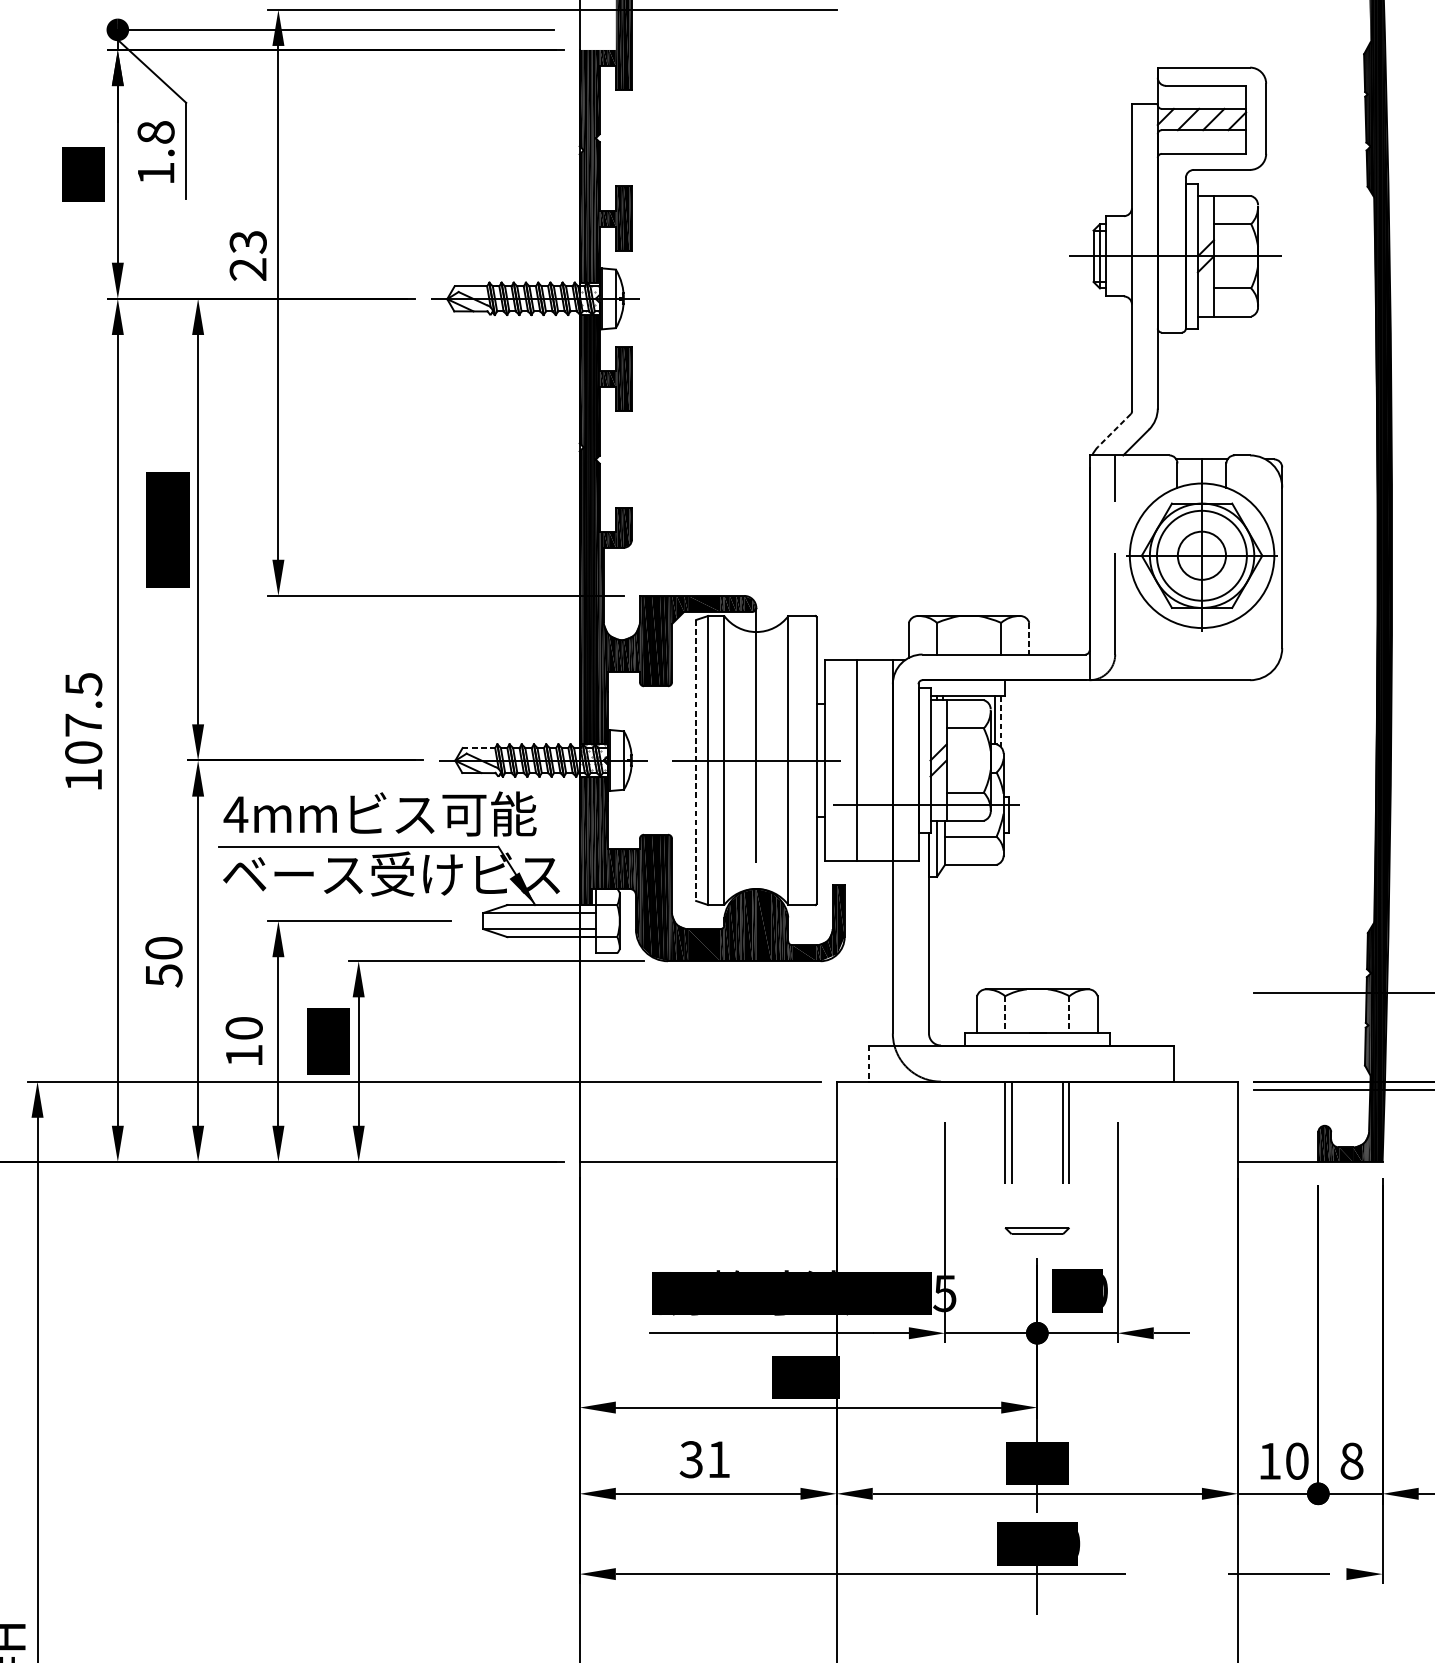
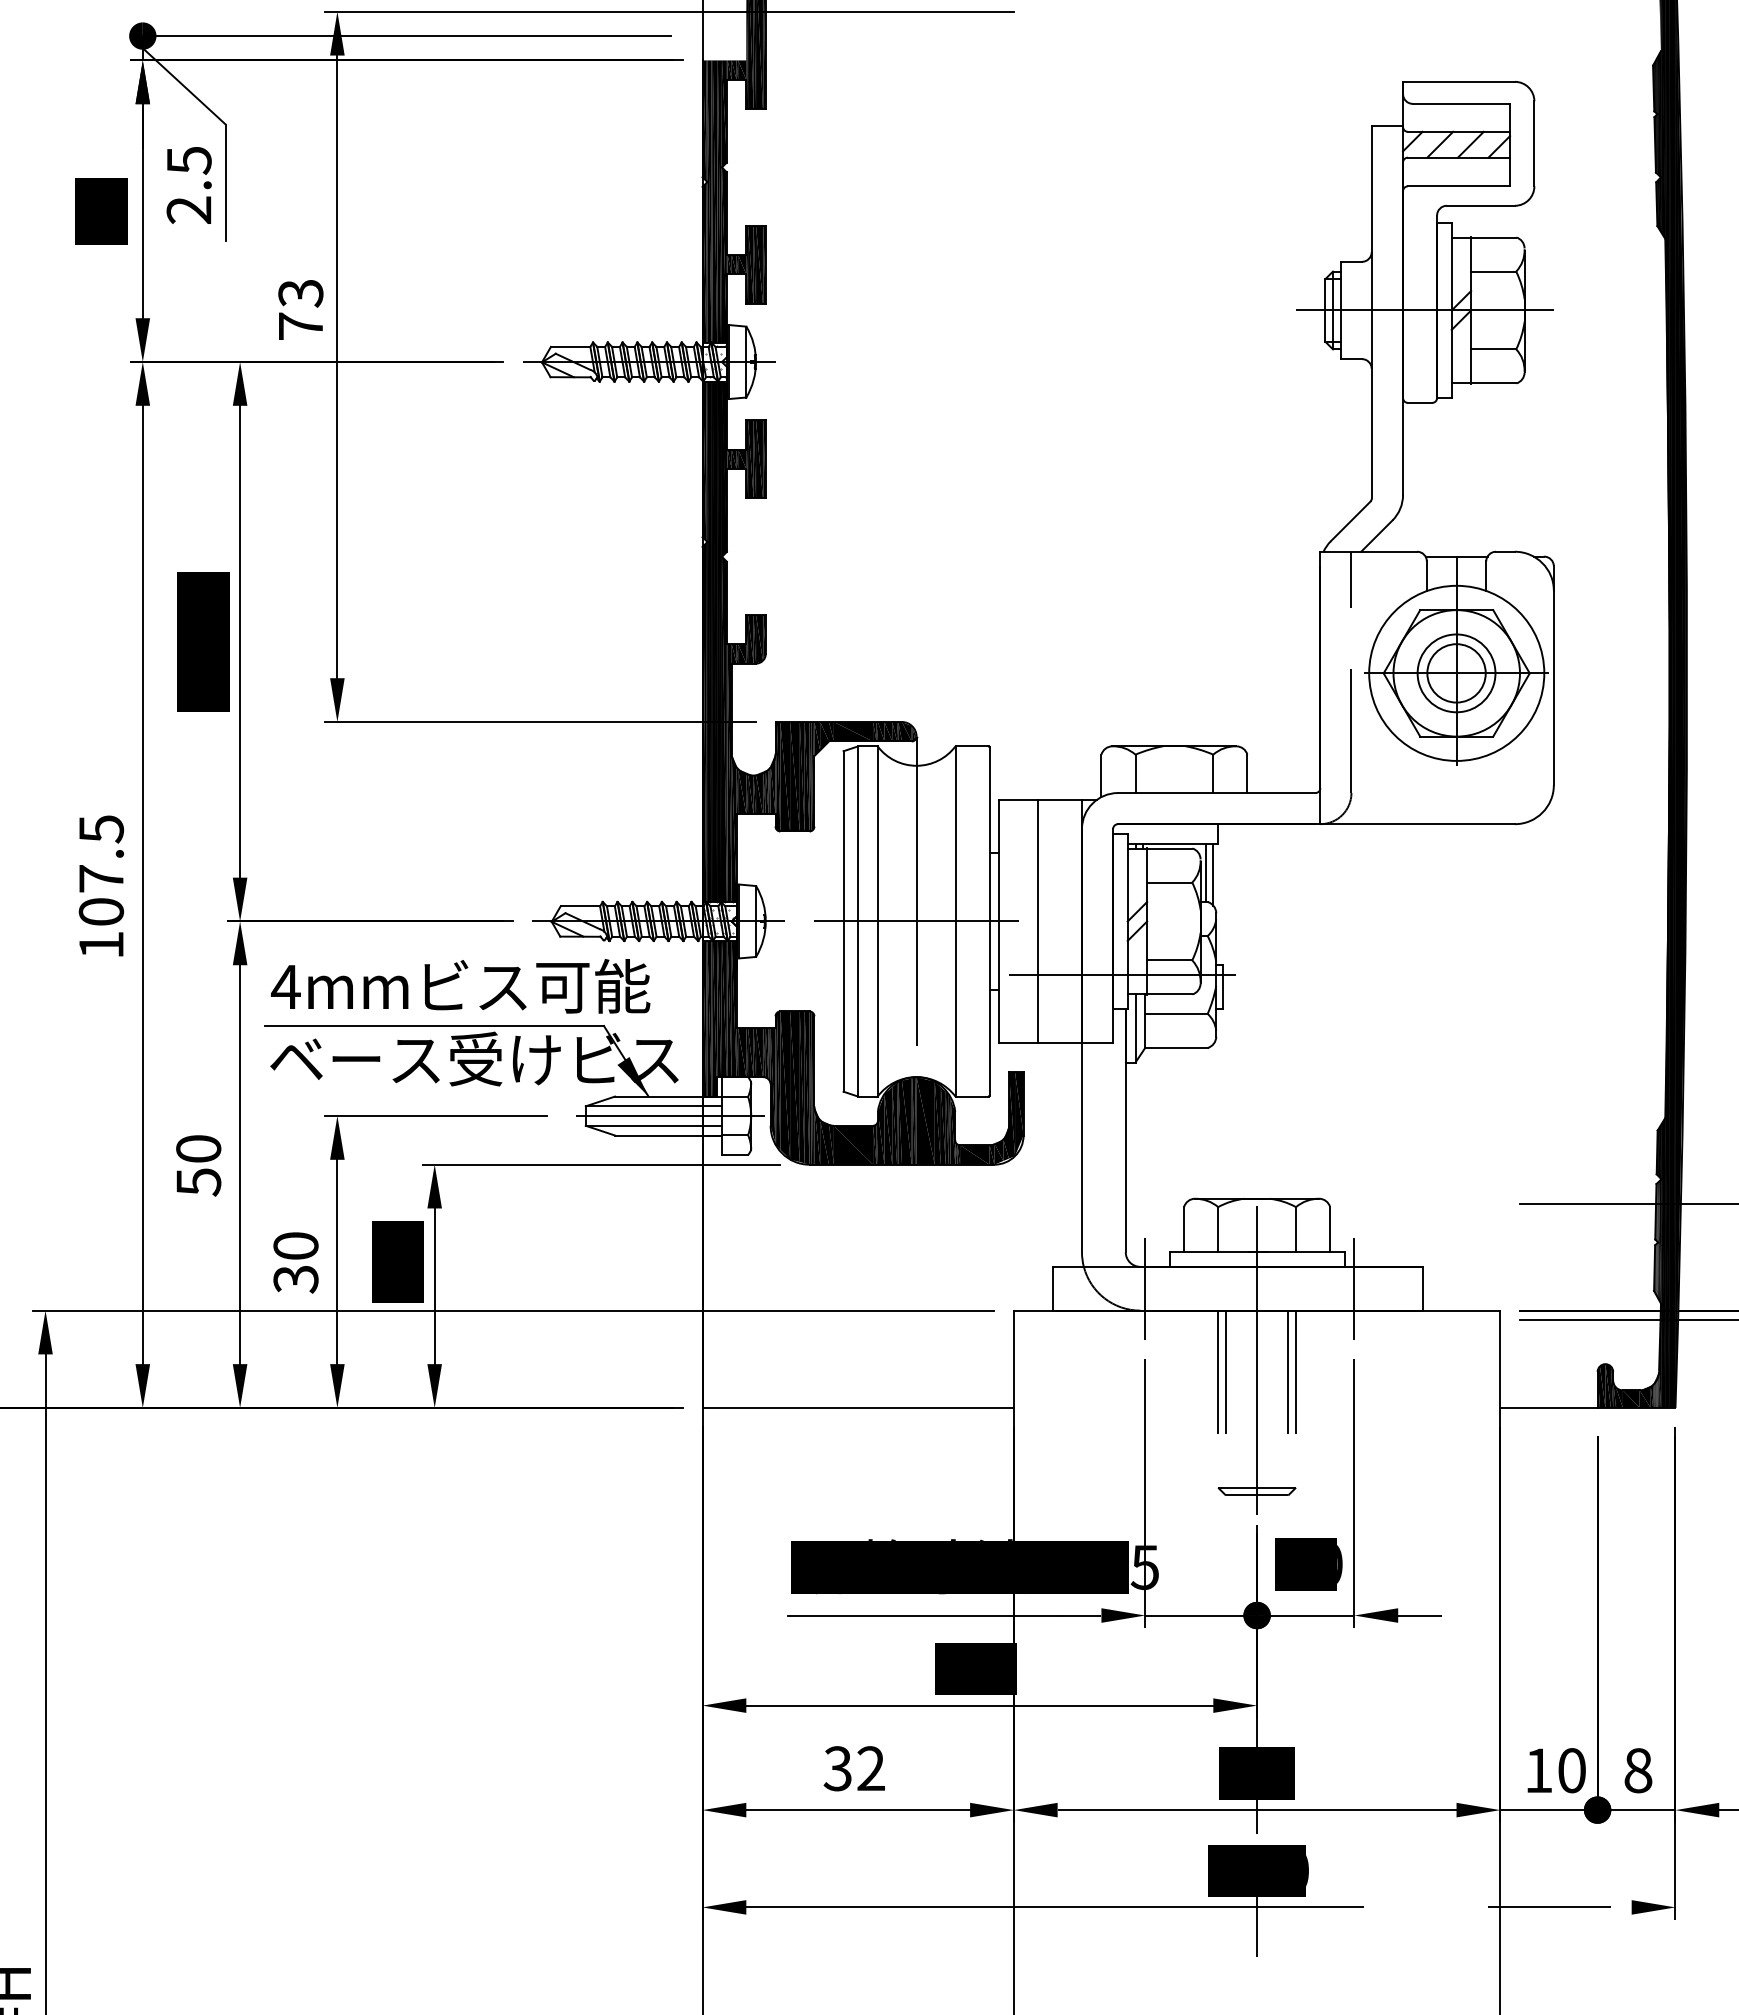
text: (155, 152) -> (188, 184), 1.8 -> 2.5
text: (247, 269) -> (300, 326), 23 -> 73
line: (1114, 430) -> (1350, 521), dashed -> solid
circle: (1201, 555) -> (1456, 673), size x0.71
line: (1029, 639) -> (1247, 774), dashed -> solid
line: (1001, 721) -> (1213, 874), dashed -> solid
line: (479, 748) -> (580, 906), dashed -> solid
line: (696, 760) -> (843, 921), dashed -> solid
line: (553, 921) -> (670, 1116), added
line: (1005, 1014) -> (1218, 1229), dashed -> solid
line: (1069, 1014) -> (1296, 1229), dashed -> solid
text: (243, 1055) -> (295, 1279), 10 -> 30
line: (868, 1063) -> (1052, 1288), dashed -> solid
line: (945, 1063) -> (1145, 1288), added
line: (1117, 1063) -> (1354, 1288), added
line: (1037, 1111) -> (1257, 1346), added
text: (718, 1459) -> (870, 1768), 31 -> 32

